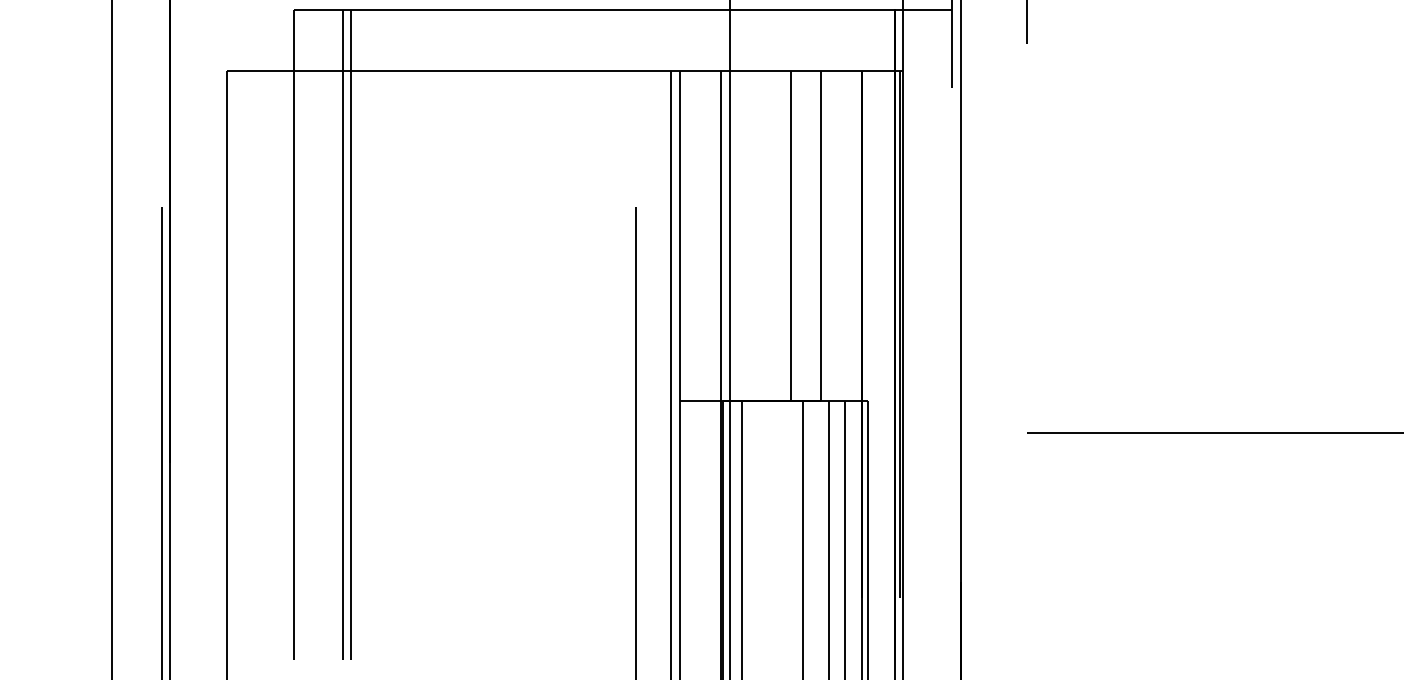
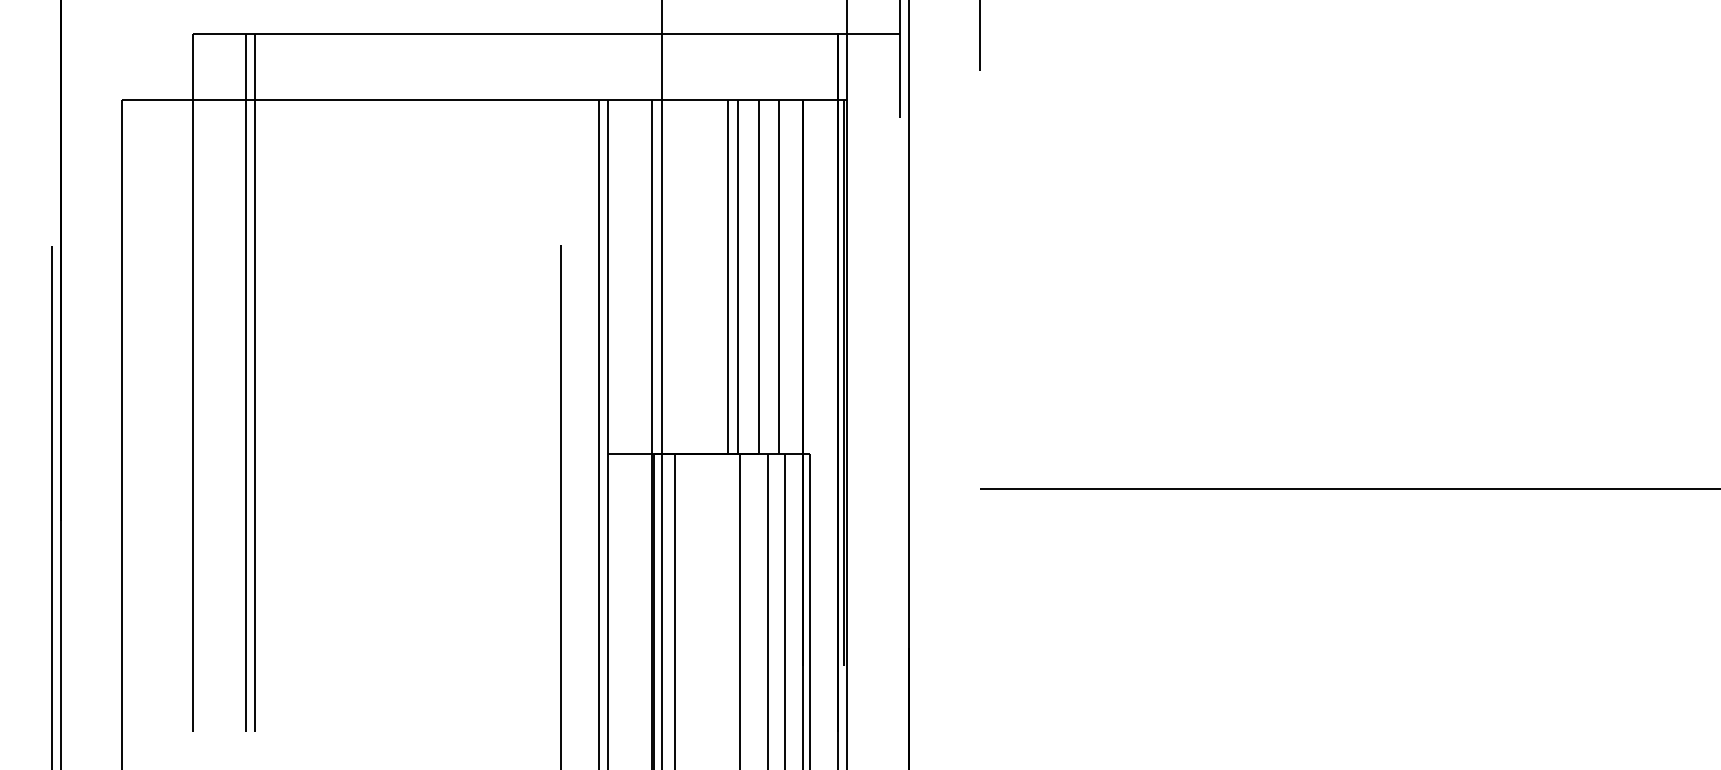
line: (800, 235) -> (737, 276), added
line: (839, 235) -> (779, 276), added

